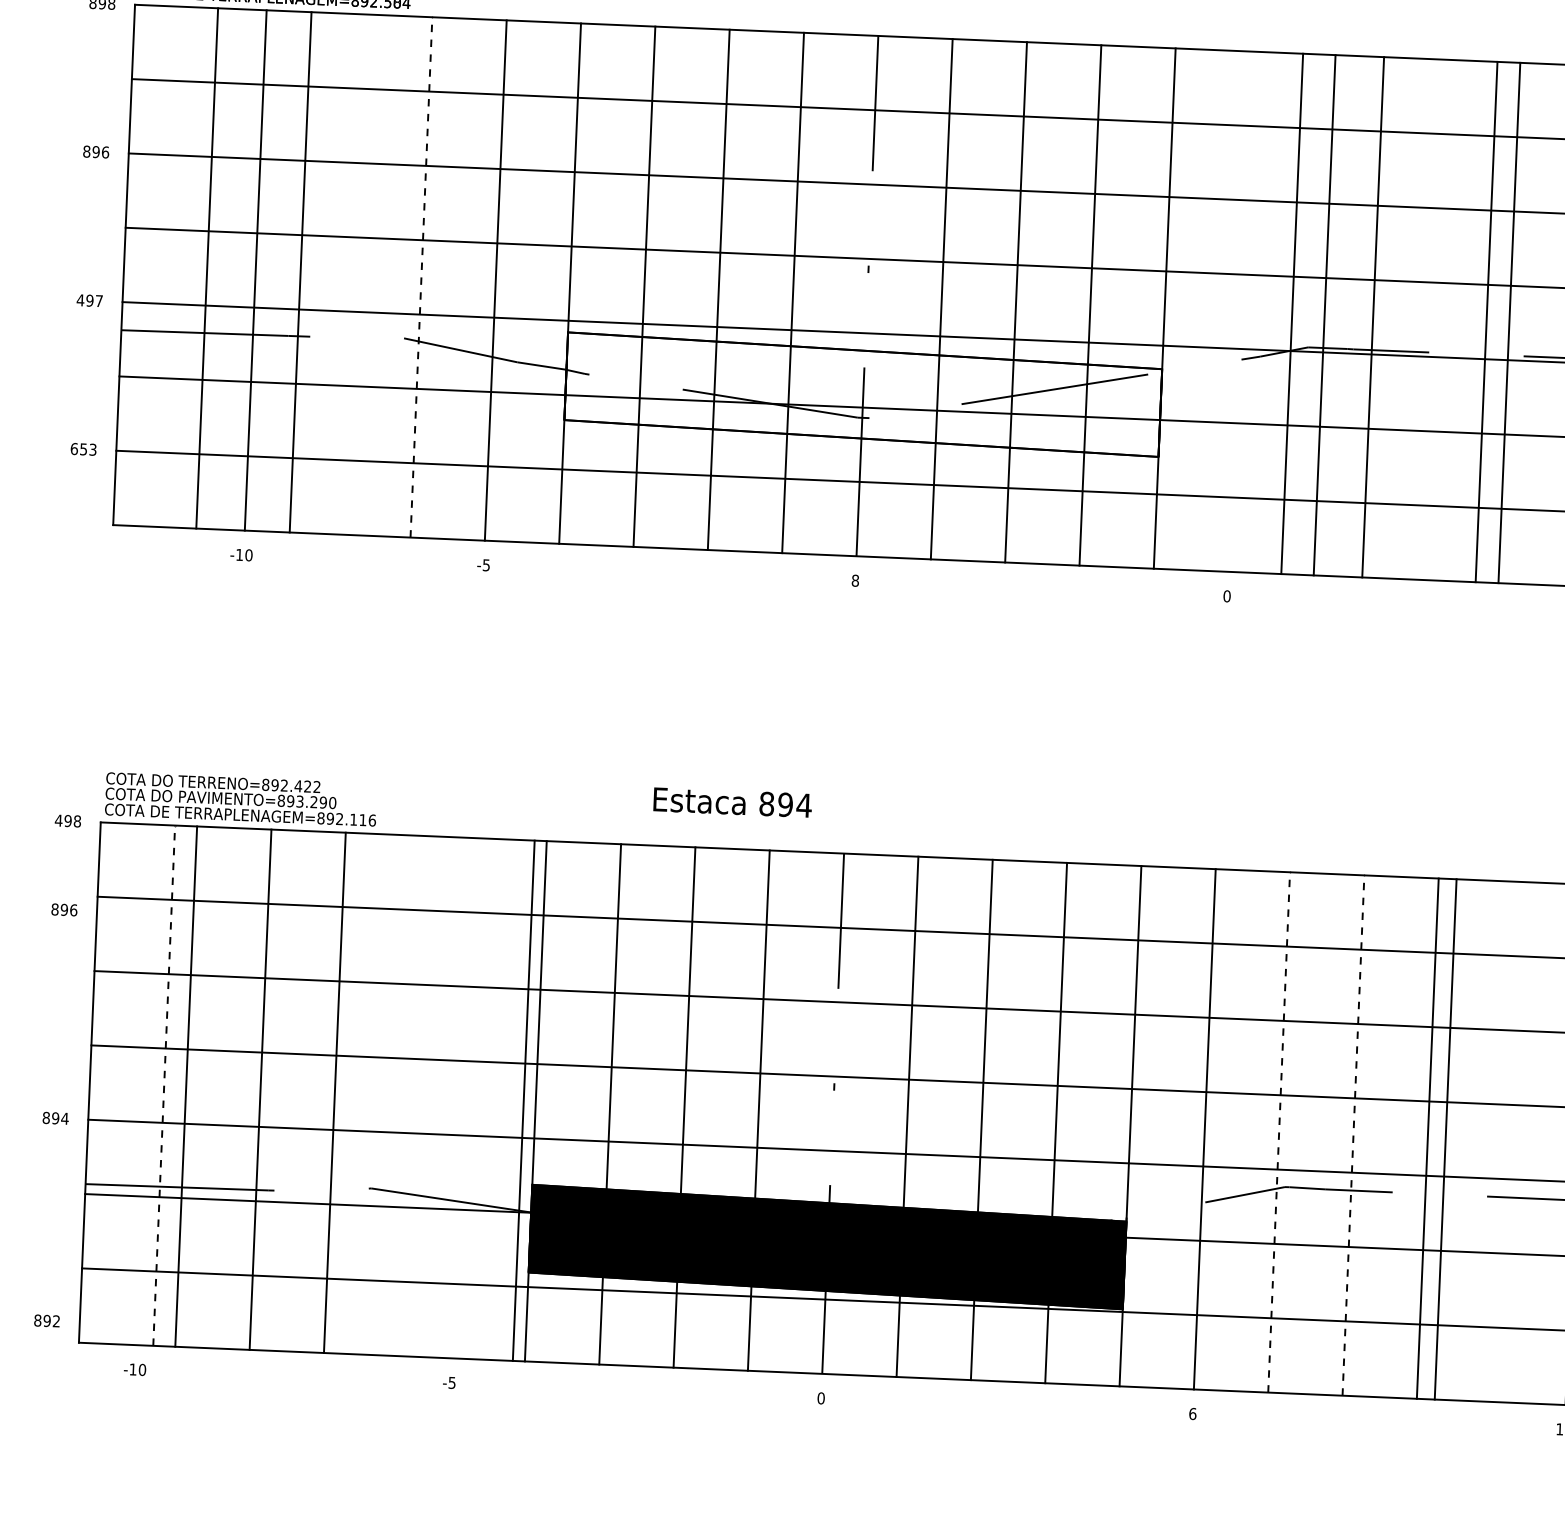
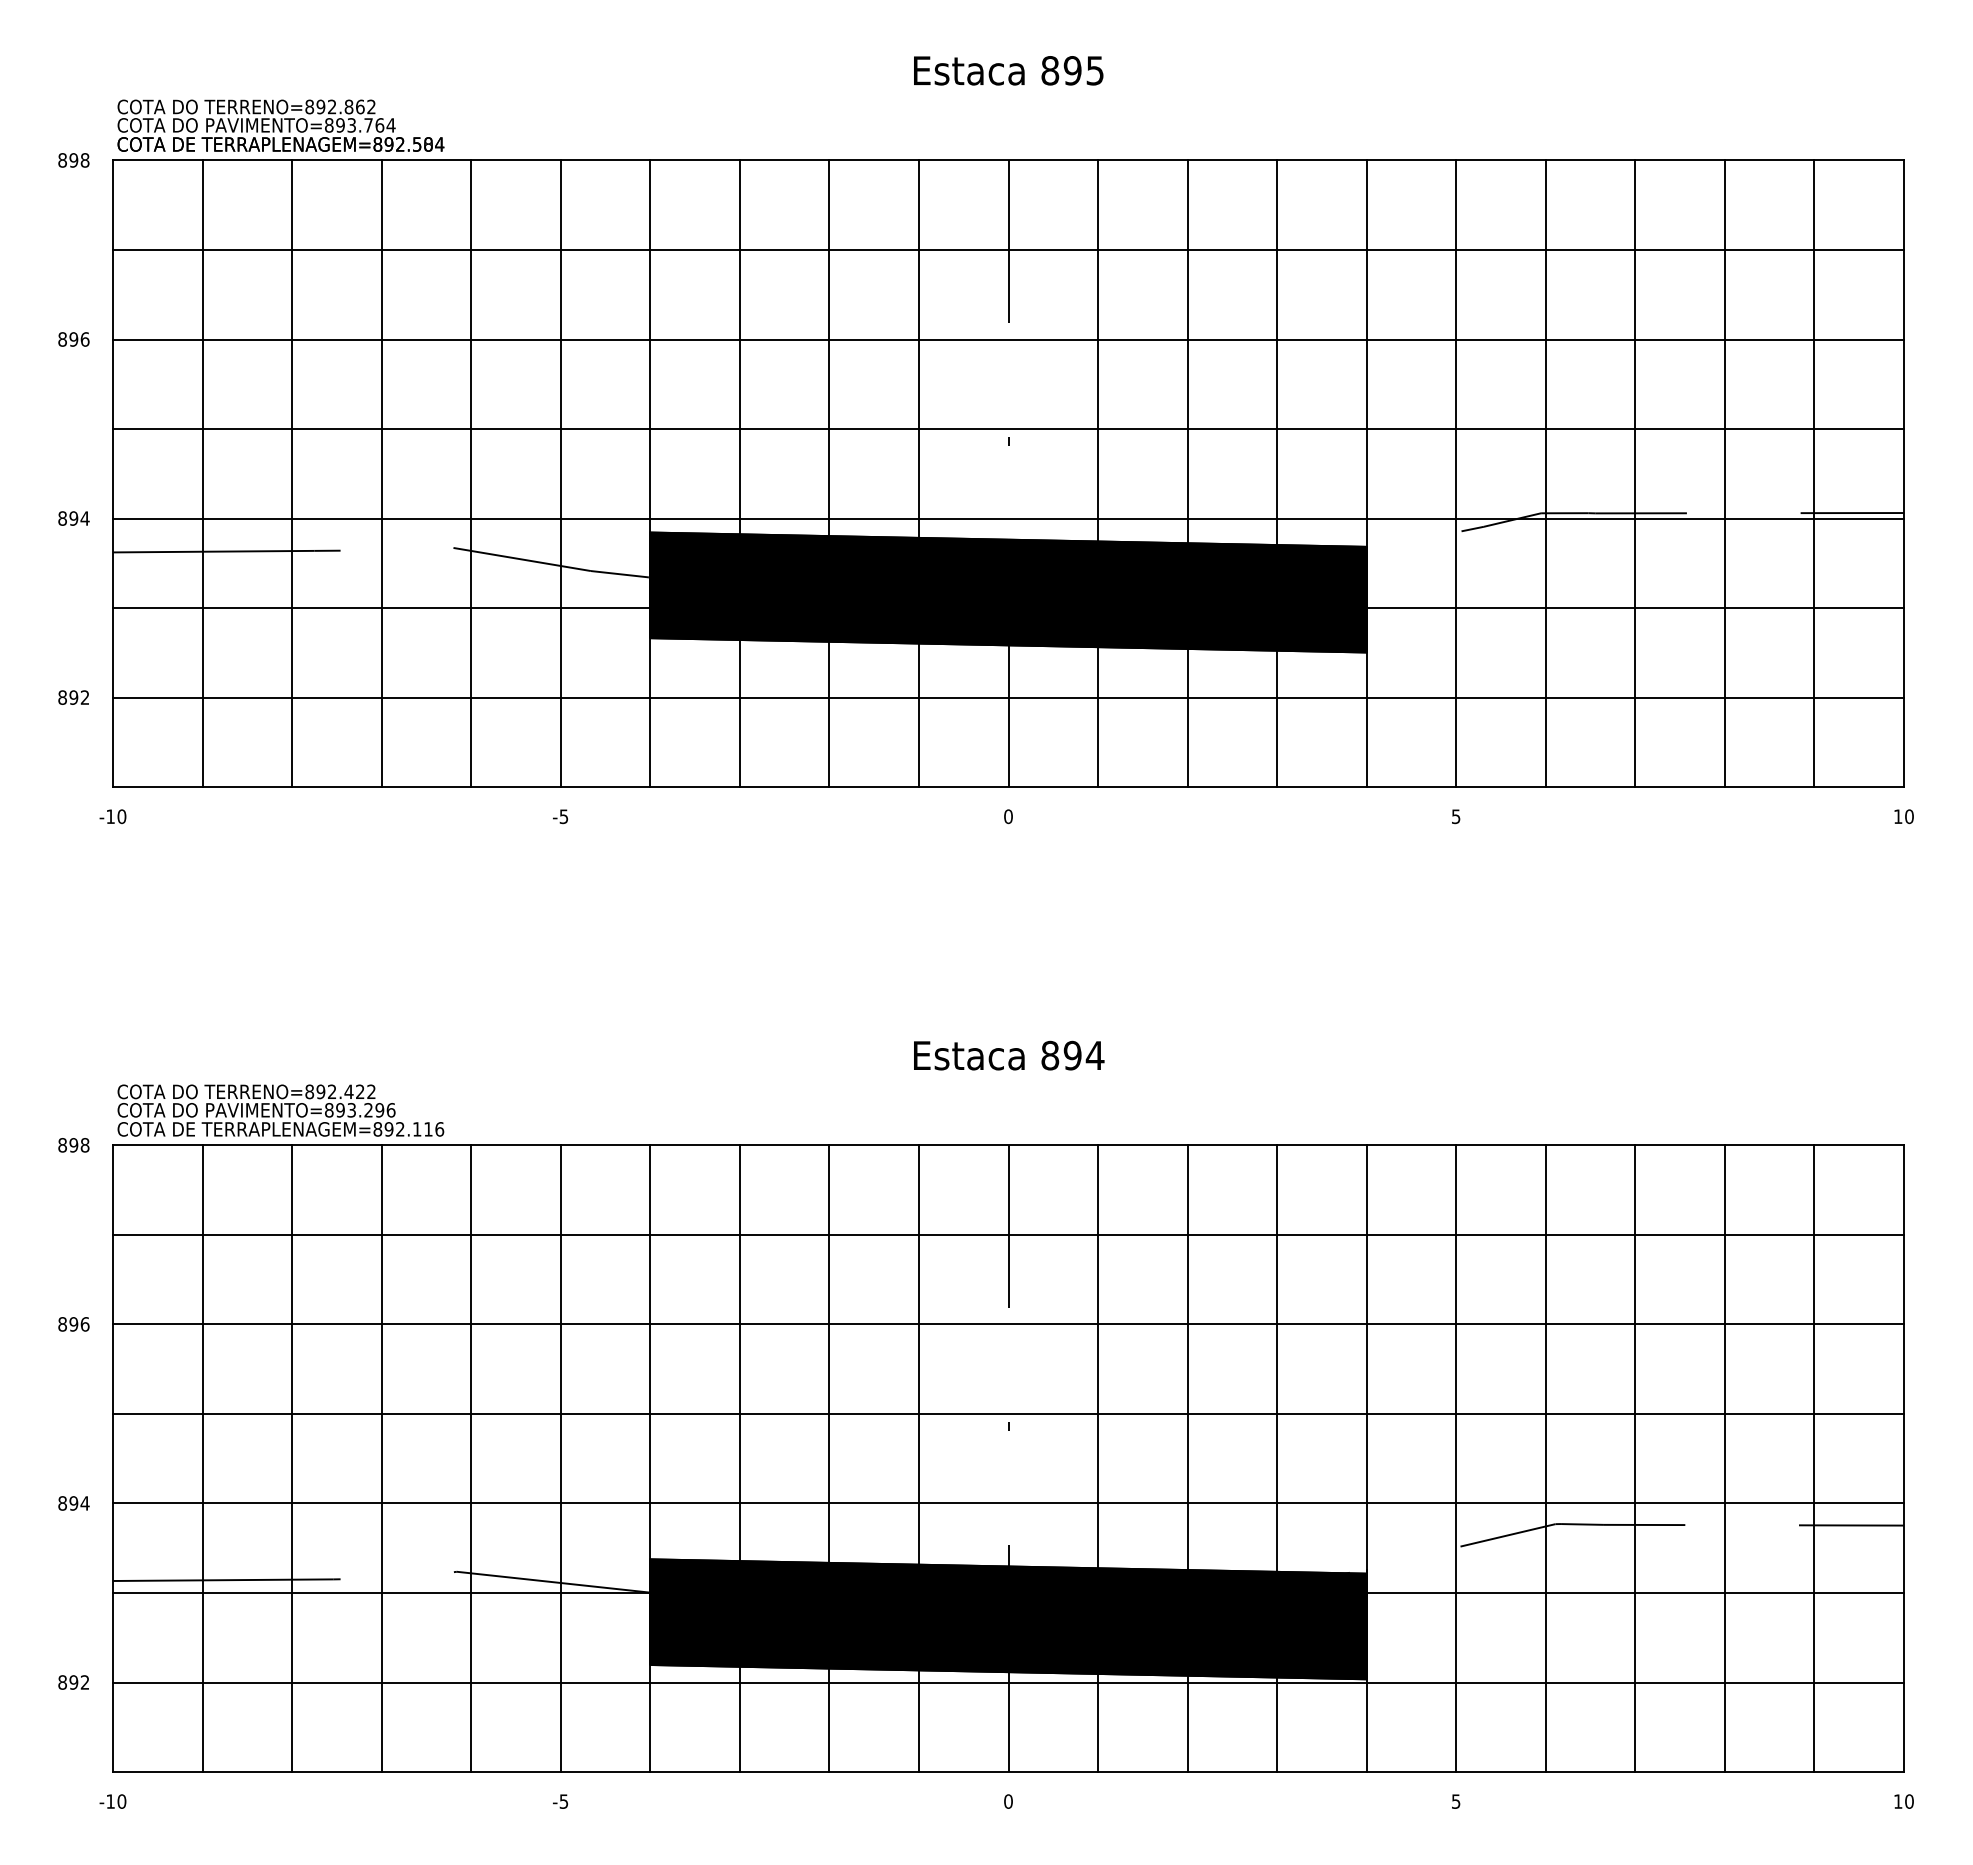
line: (207, 268) -> (292, 473), moved
line: (255, 270) -> (202, 473), moved
line: (300, 272) -> (381, 473), moved
line: (421, 277) -> (471, 473), dashed -> solid
text: (89, 300) -> (73, 518), 497 -> 894
line: (1292, 313) -> (1456, 473), moved
line: (1324, 315) -> (1635, 473), moved
line: (1372, 317) -> (1545, 473), moved
line: (1486, 321) -> (1814, 473), moved
line: (1509, 322) -> (1724, 473), moved
fill: (863, 394) -> (1008, 592), added
text: (83, 449) -> (73, 697), 653 -> 892
text: (241, 554) -> (112, 816), moved
text: (855, 580) -> (1008, 816), 8 -> 0
text: (1226, 596) -> (1455, 816), 0 -> 5
text: (733, 802) -> (1009, 1055), moved
text: (332, 803) -> (390, 1110), PAVIMENTO=893.290 -> PAVIMENTO=893.296
text: (58, 820) -> (62, 1145), 498 -> 898
text: (64, 910) -> (73, 1324), moved
line: (164, 1085) -> (202, 1458), dashed -> solid
line: (186, 1086) -> (292, 1458), moved
line: (260, 1089) -> (381, 1458), moved
line: (335, 1092) -> (471, 1458), moved
line: (523, 1100) -> (560, 1458), moved
line: (1278, 1132) -> (1545, 1458), dashed -> solid
line: (1353, 1135) -> (1635, 1458), dashed -> solid
line: (1445, 1139) -> (1814, 1458), moved
text: (46, 1320) -> (73, 1682), moved
text: (134, 1369) -> (112, 1801), moved
text: (1192, 1413) -> (1455, 1801), 6 -> 5

